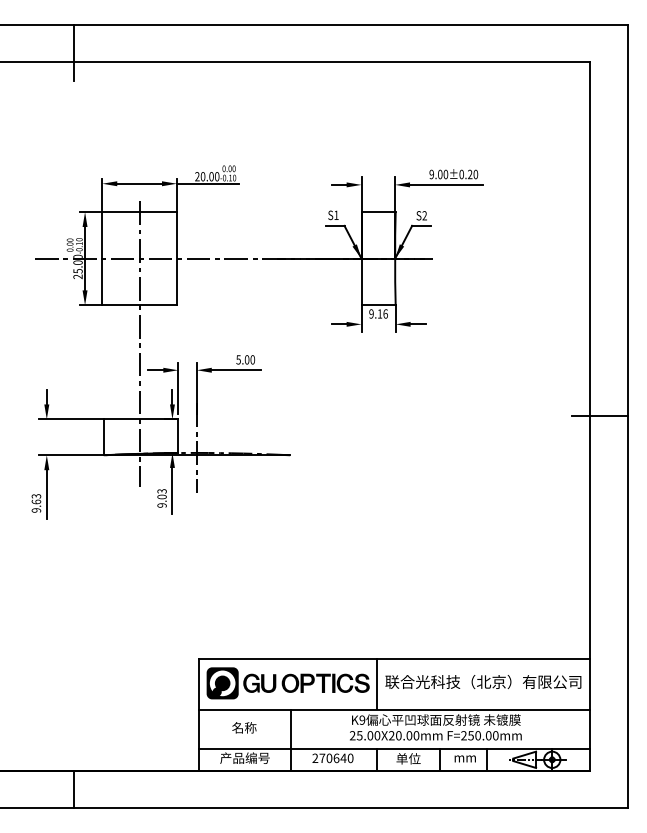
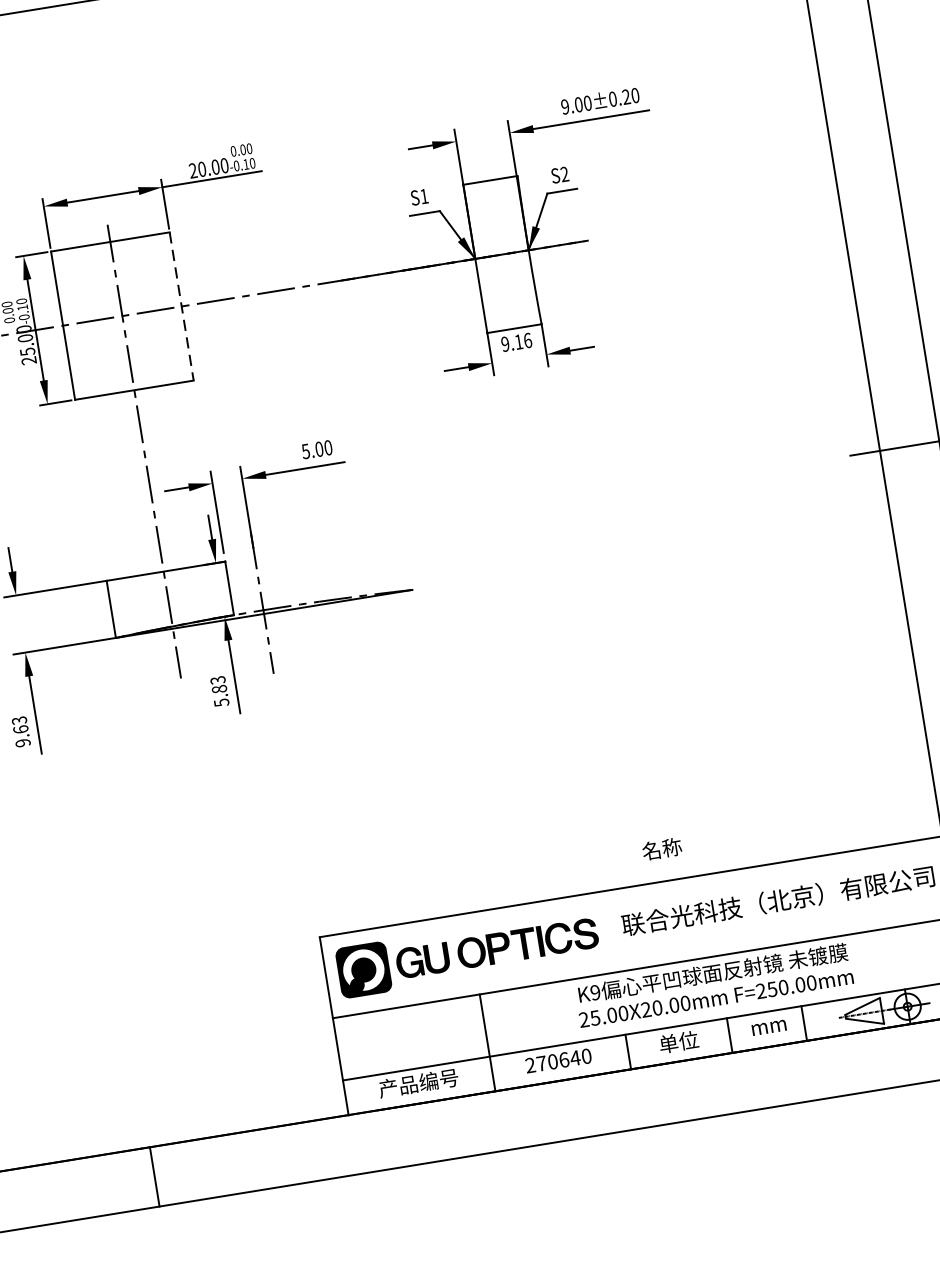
line: (176, 258) -> (180, 306), solid -> dashed
text: (161, 500) -> (219, 694), 9.03 -> 5.83
line: (376, 683) -> (608, 930), removed
text: (244, 727) -> (662, 848), moved

